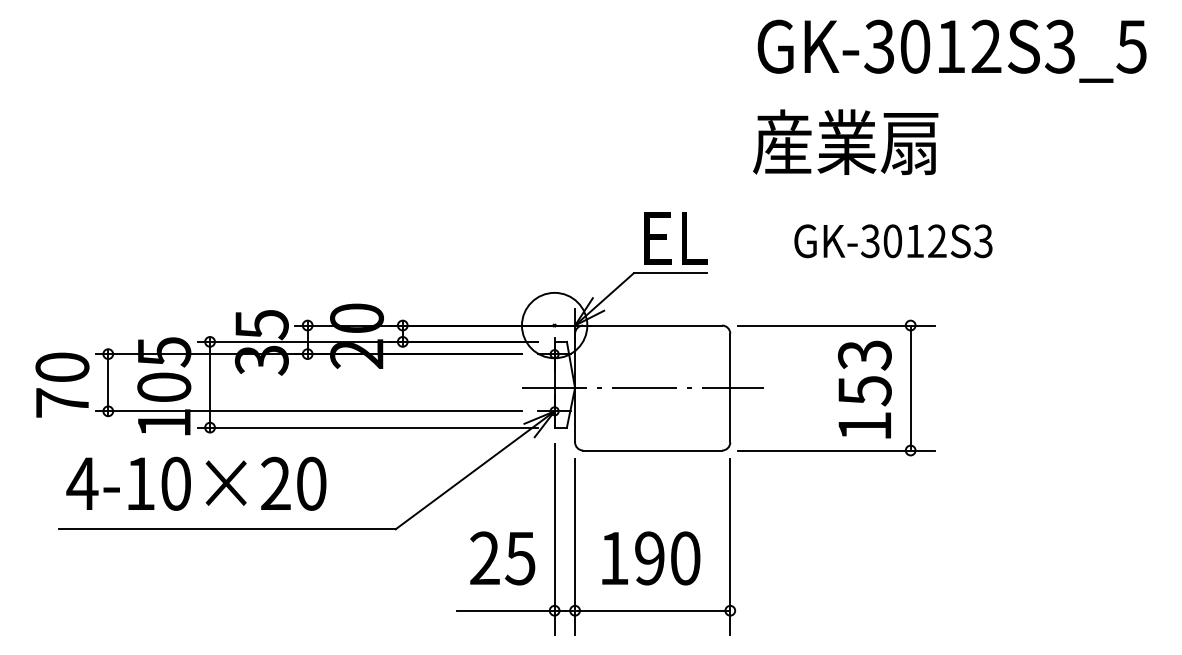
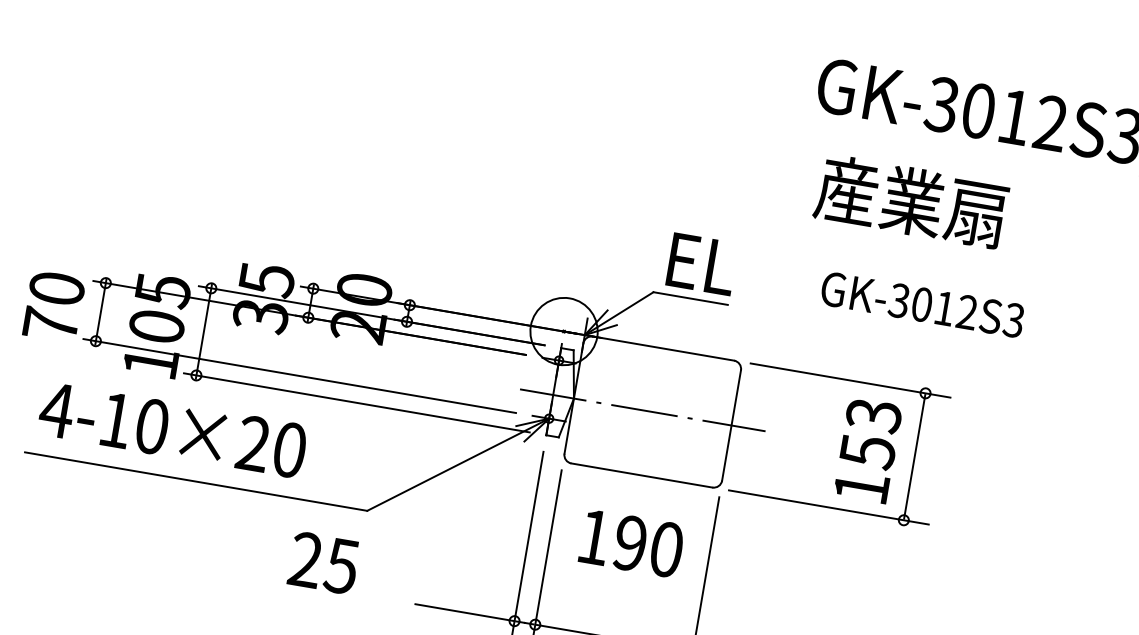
text: (845, 142) -> (911, 201), moved
text: (502, 558) -> (323, 563), moved
text: (651, 558) -> (632, 543), moved

